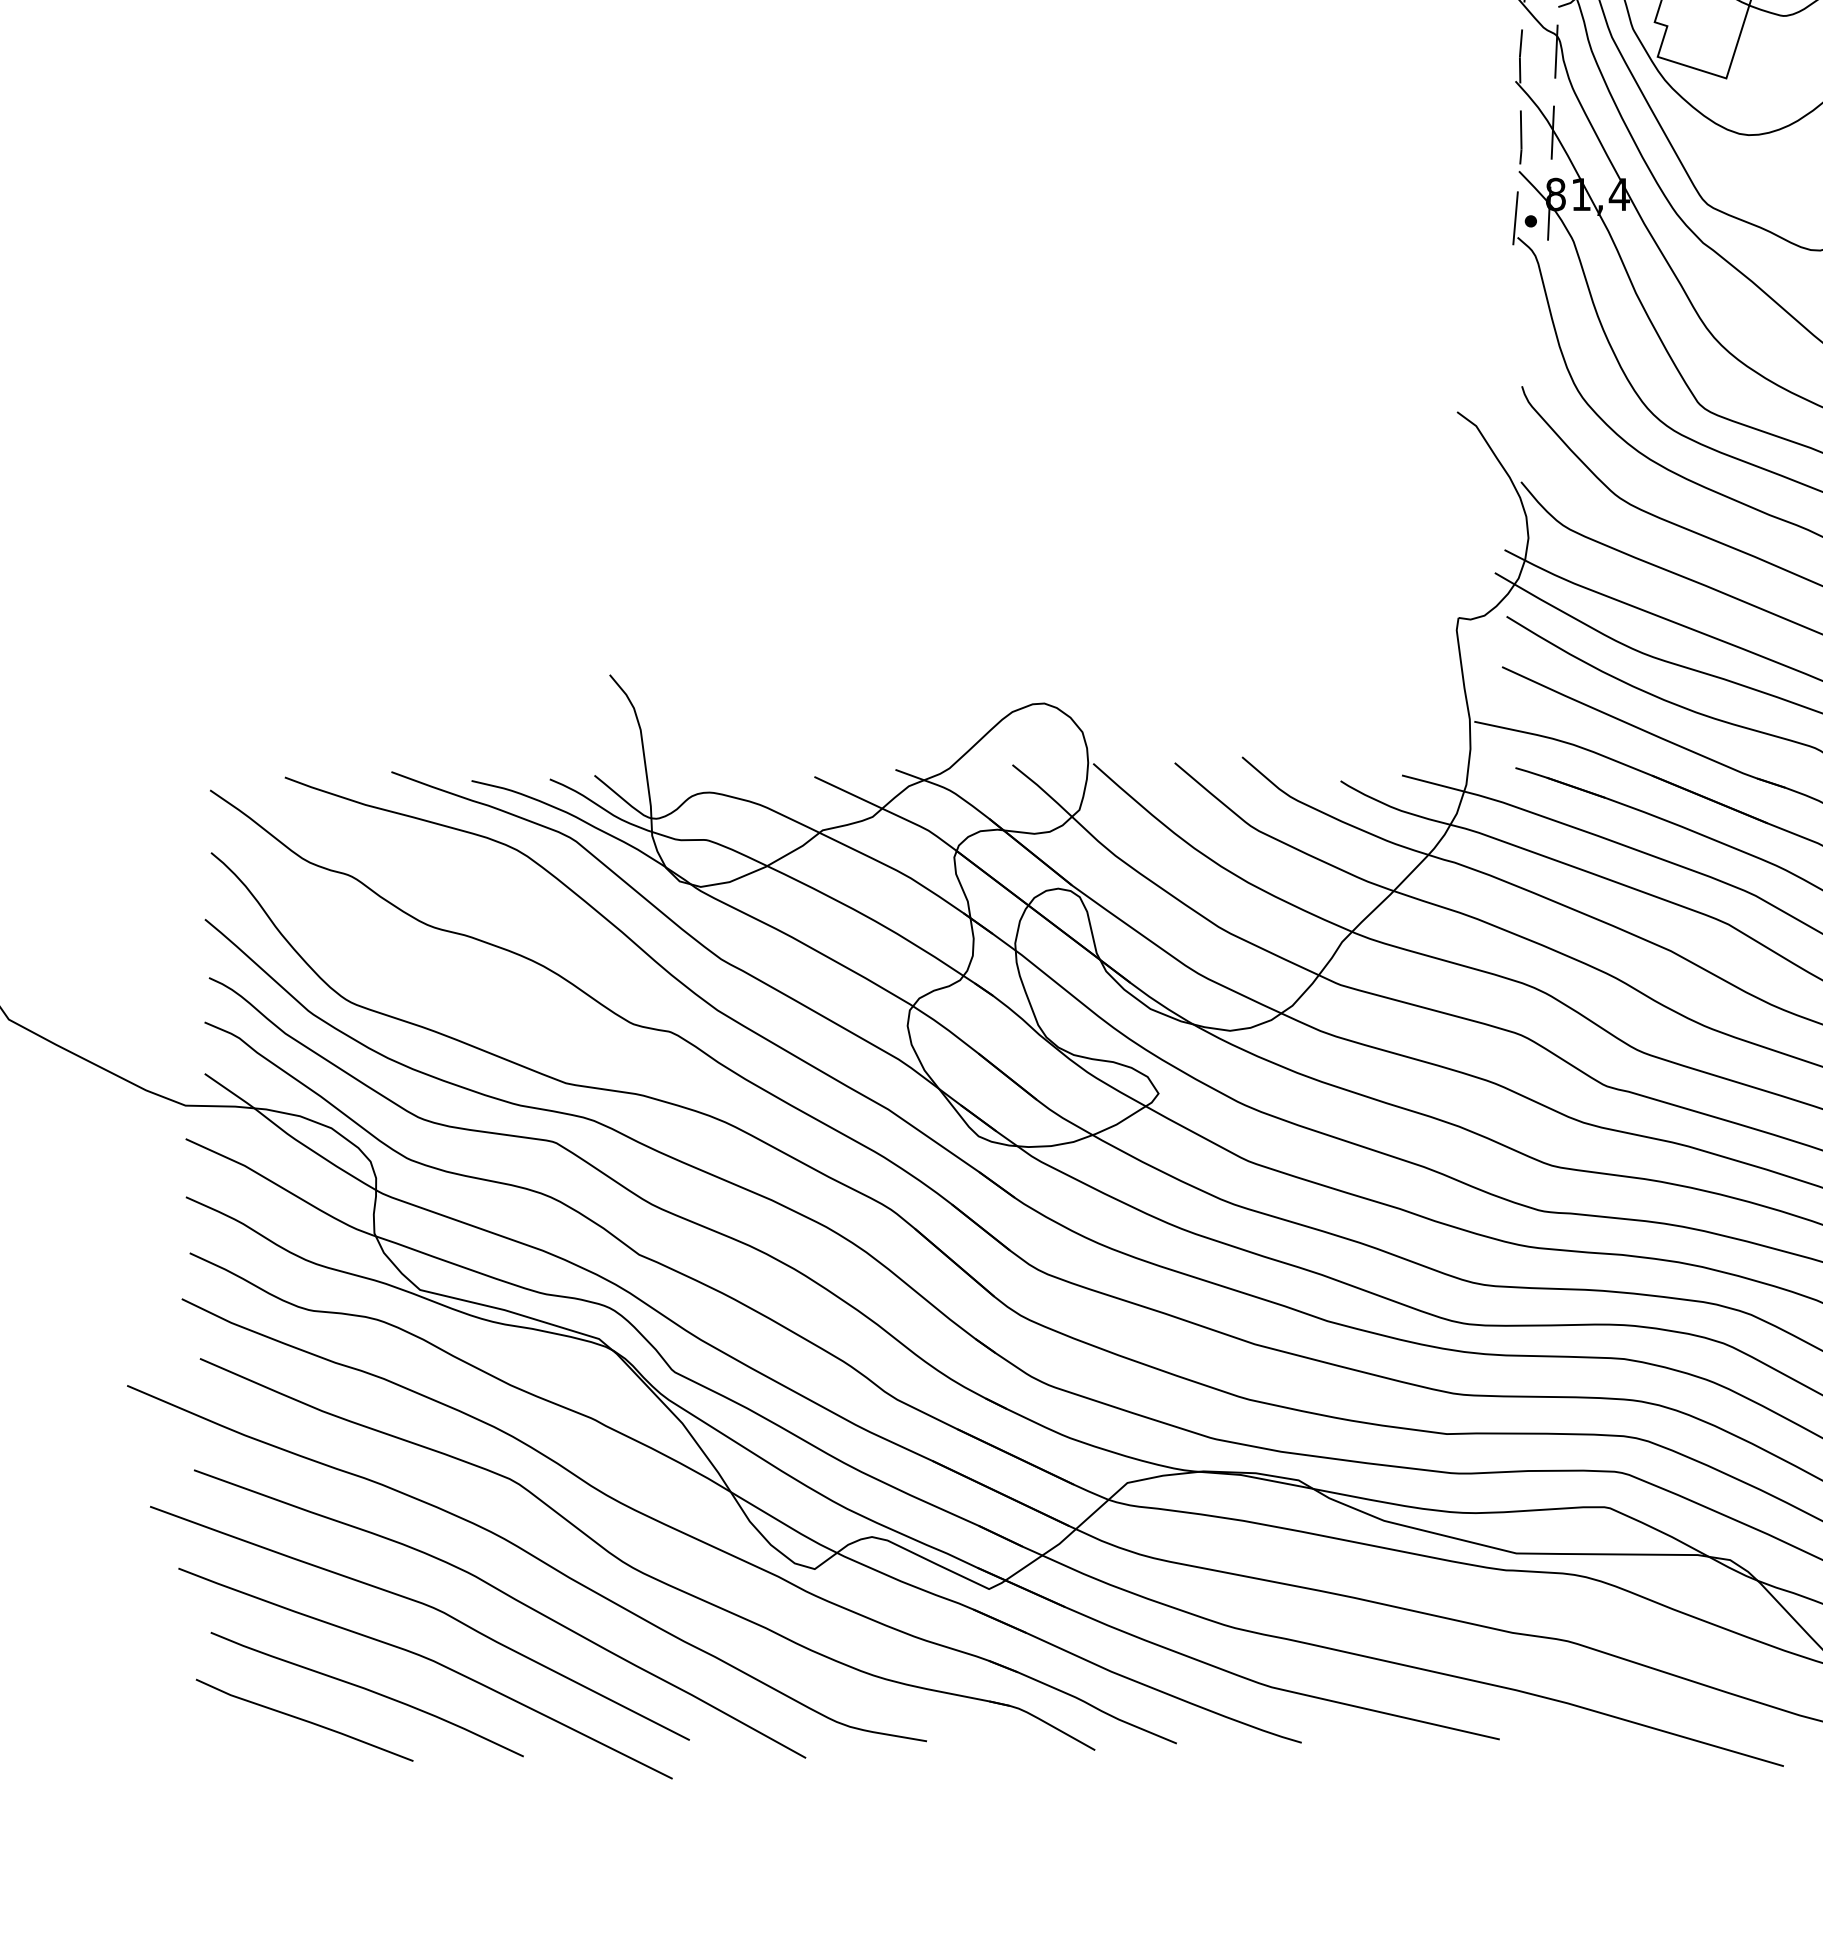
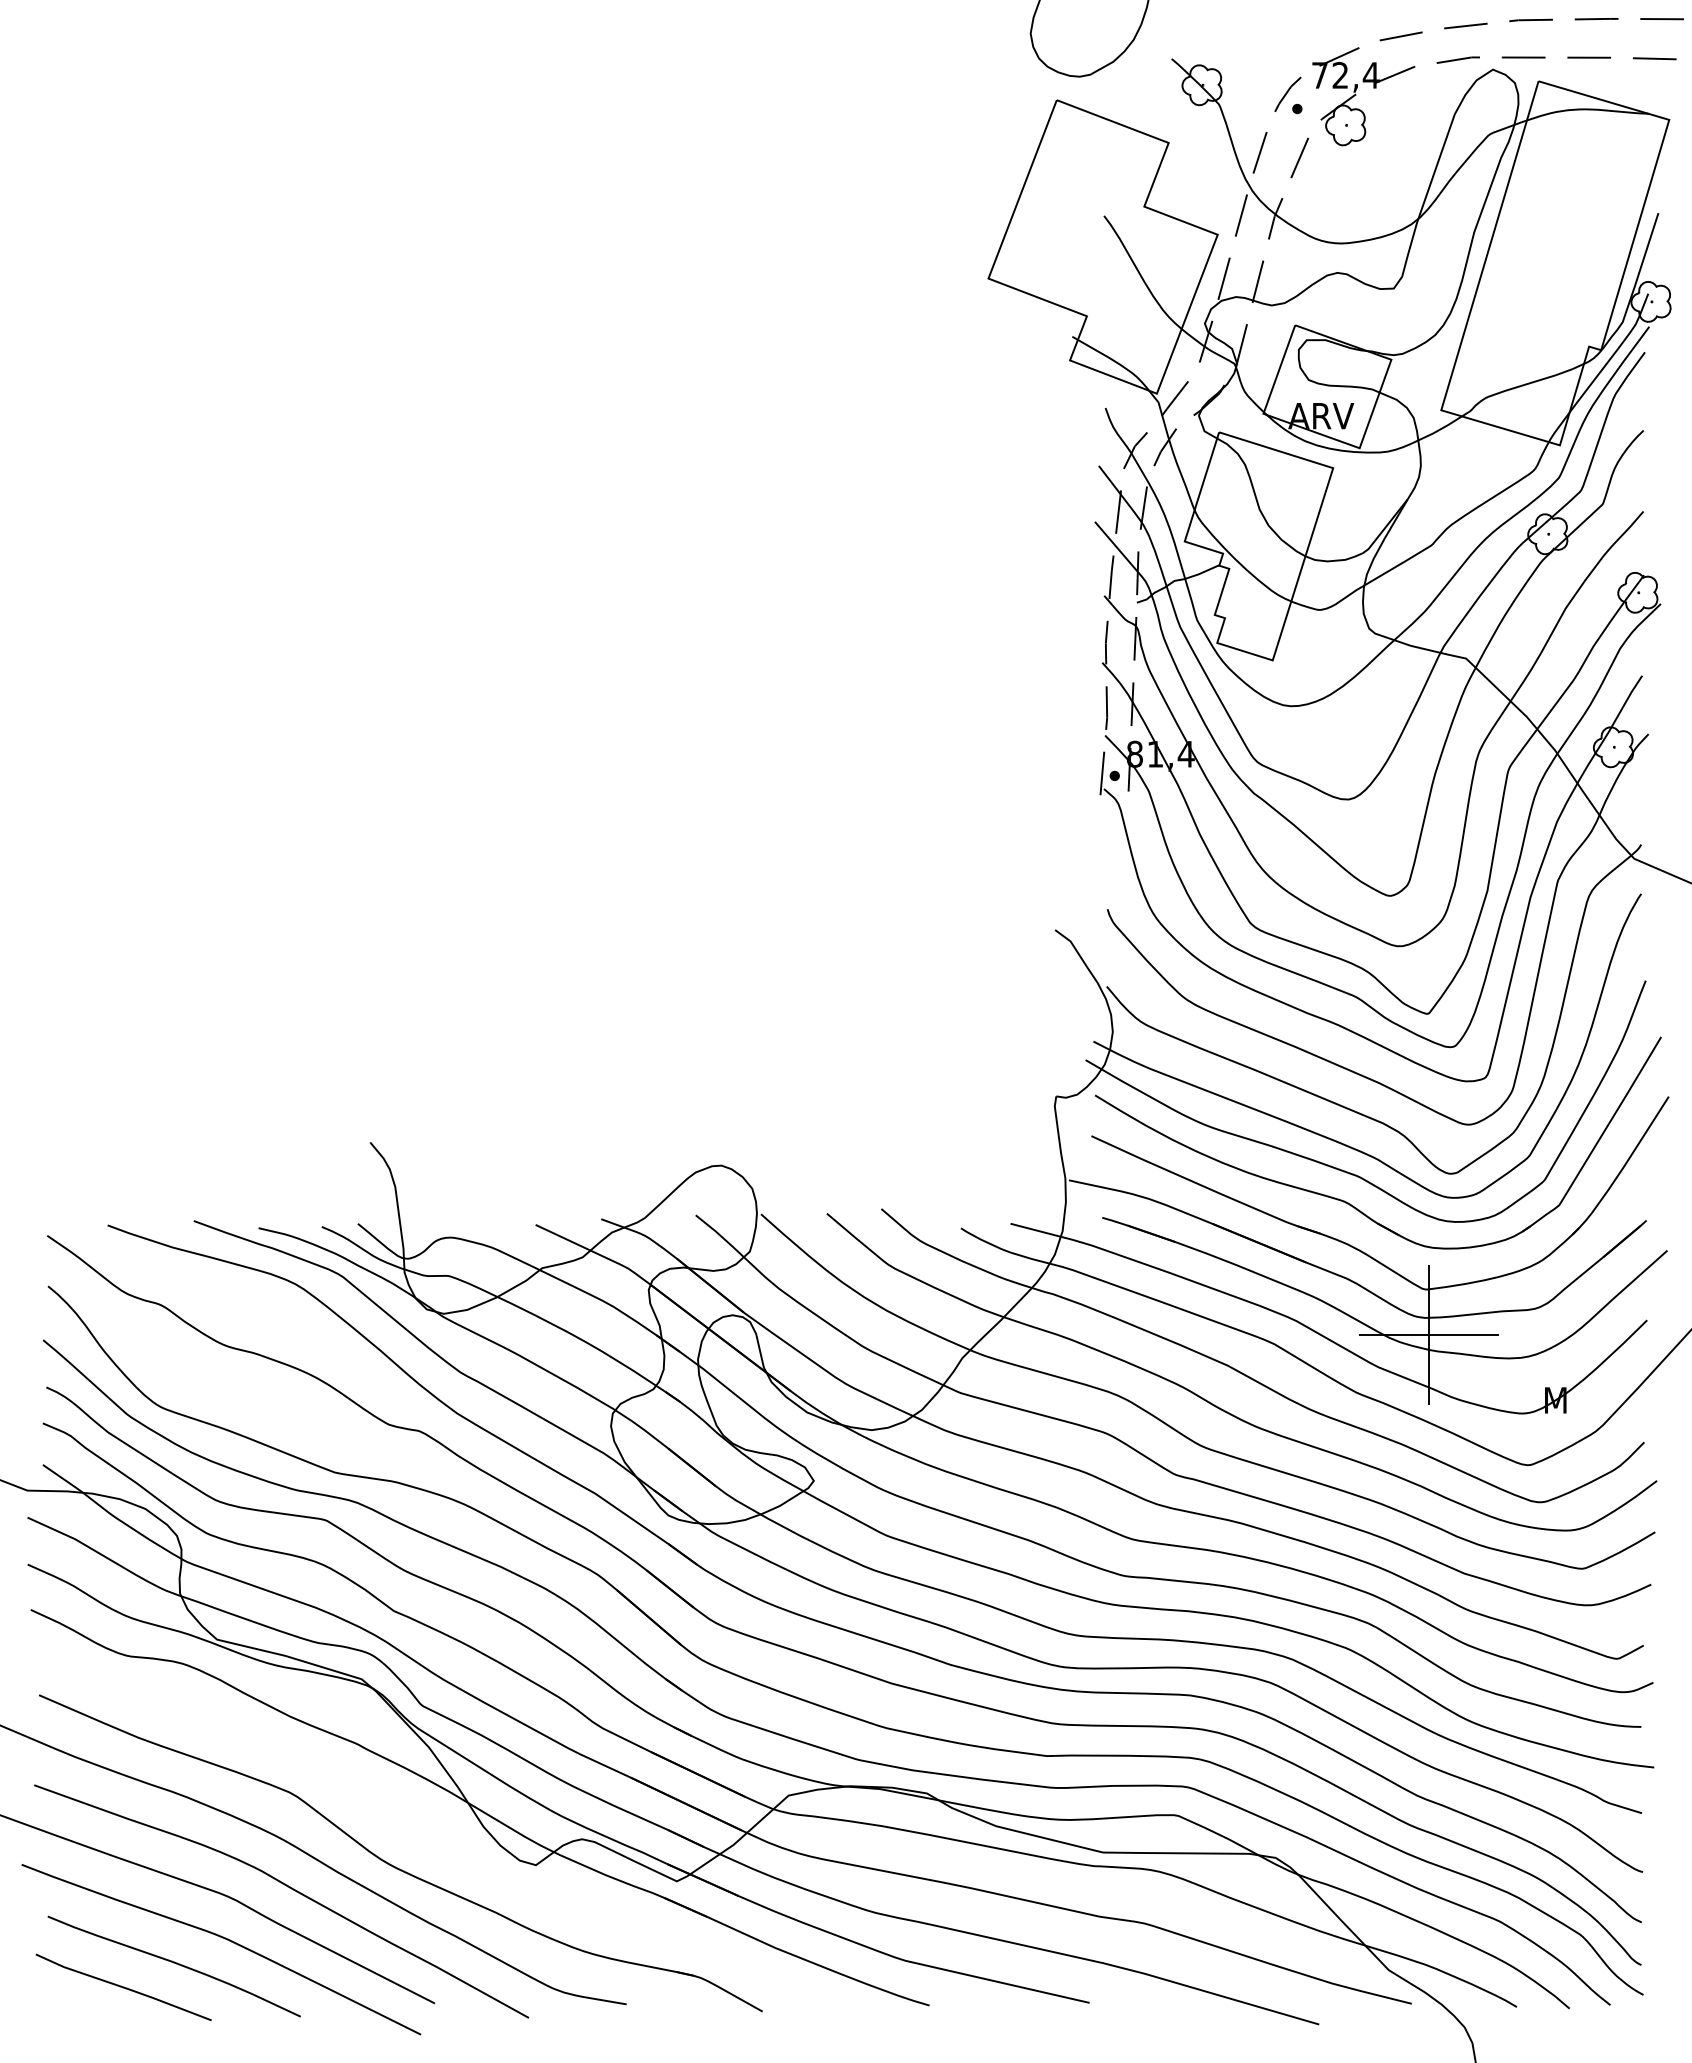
part: (676, 1528) -> (424, 1832), removed

